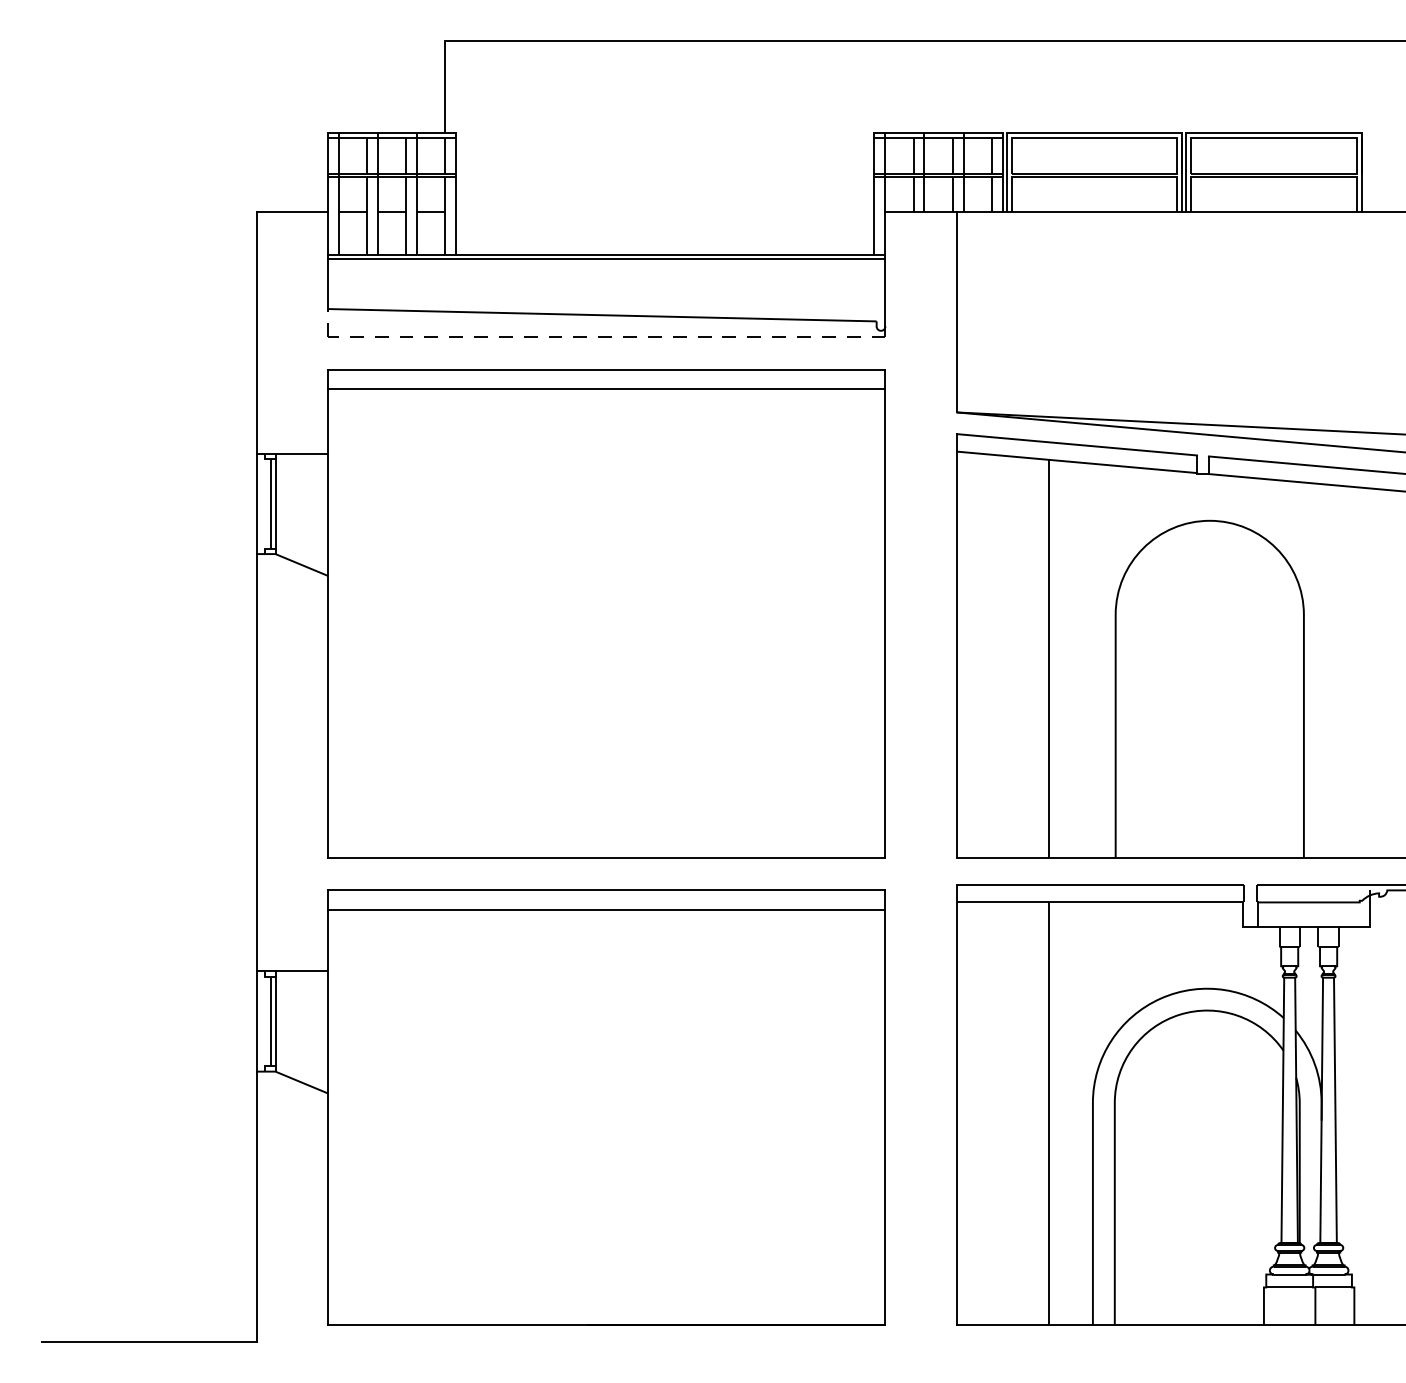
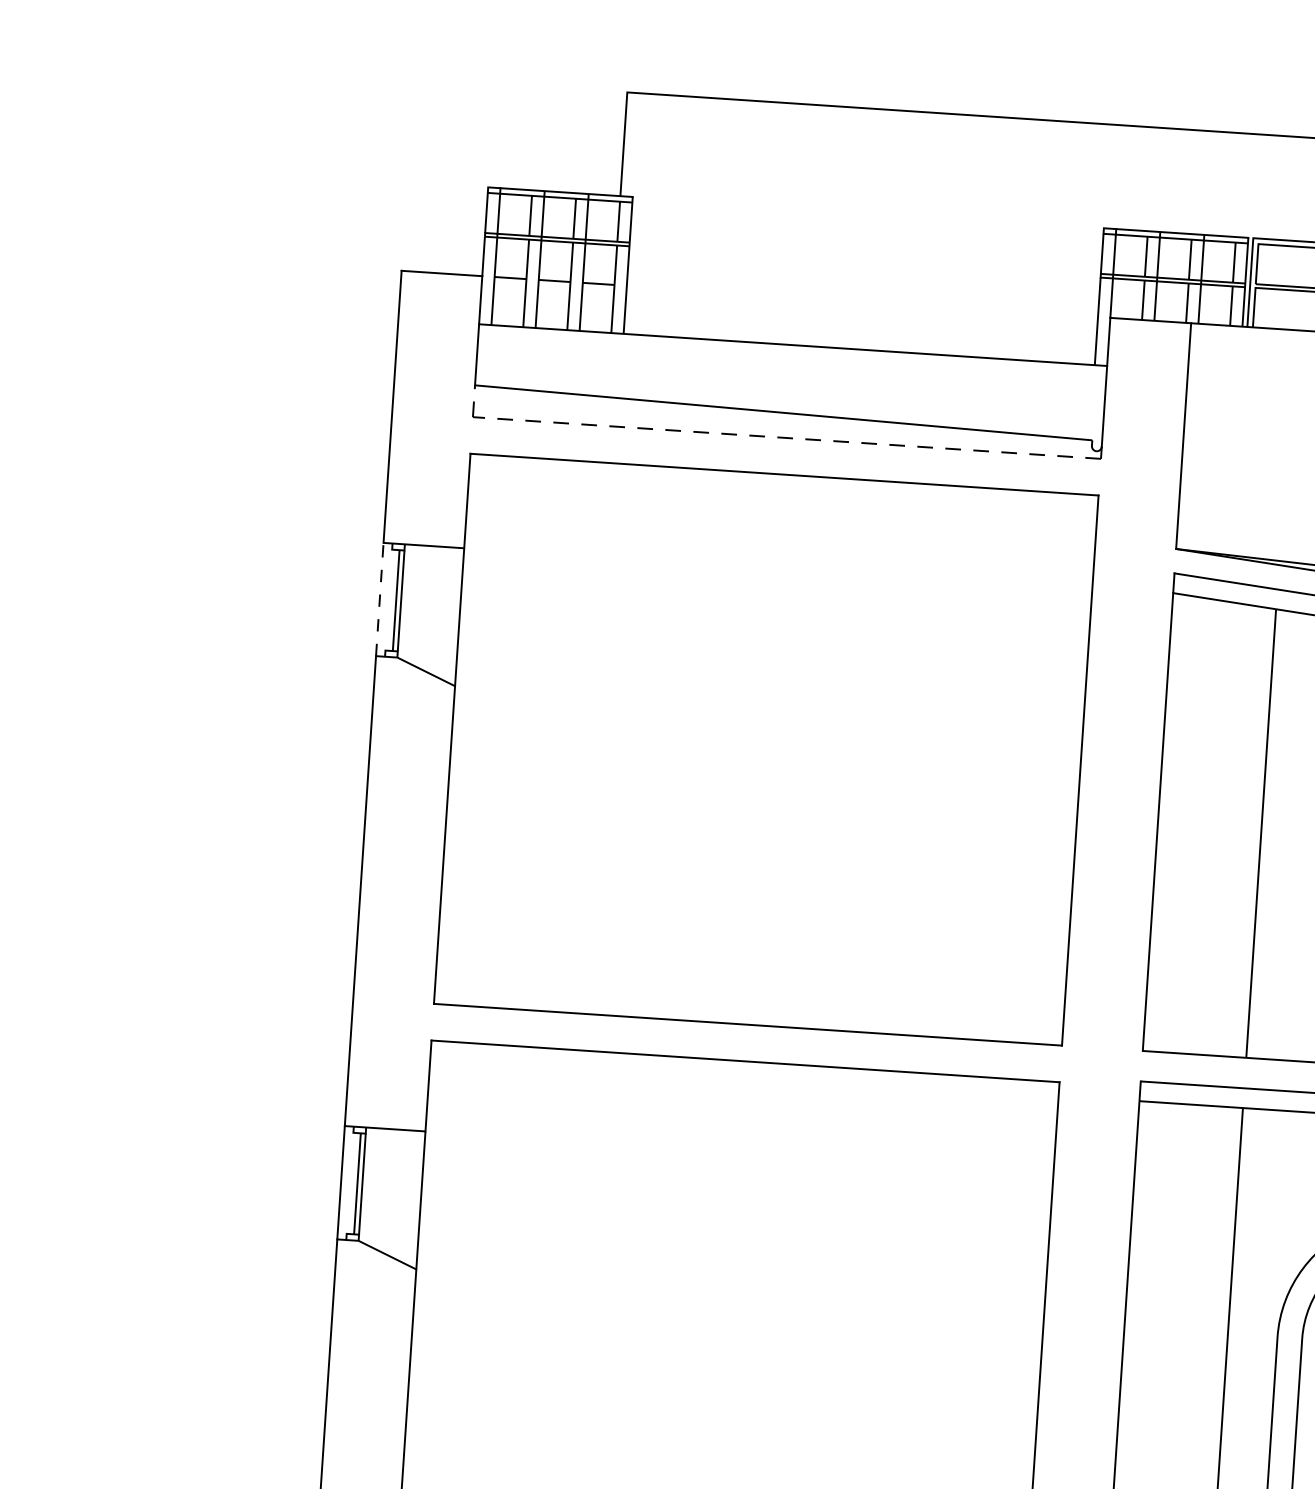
line: (606, 259) -> (792, 350), removed
line: (606, 389) -> (782, 496), removed
line: (256, 503) -> (379, 599), solid -> dashed
line: (606, 910) -> (743, 1084), removed

